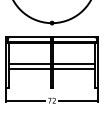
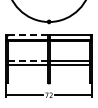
line: (28, 37) -> (26, 35), solid -> dashed
line: (30, 63) -> (28, 60), solid -> dashed

